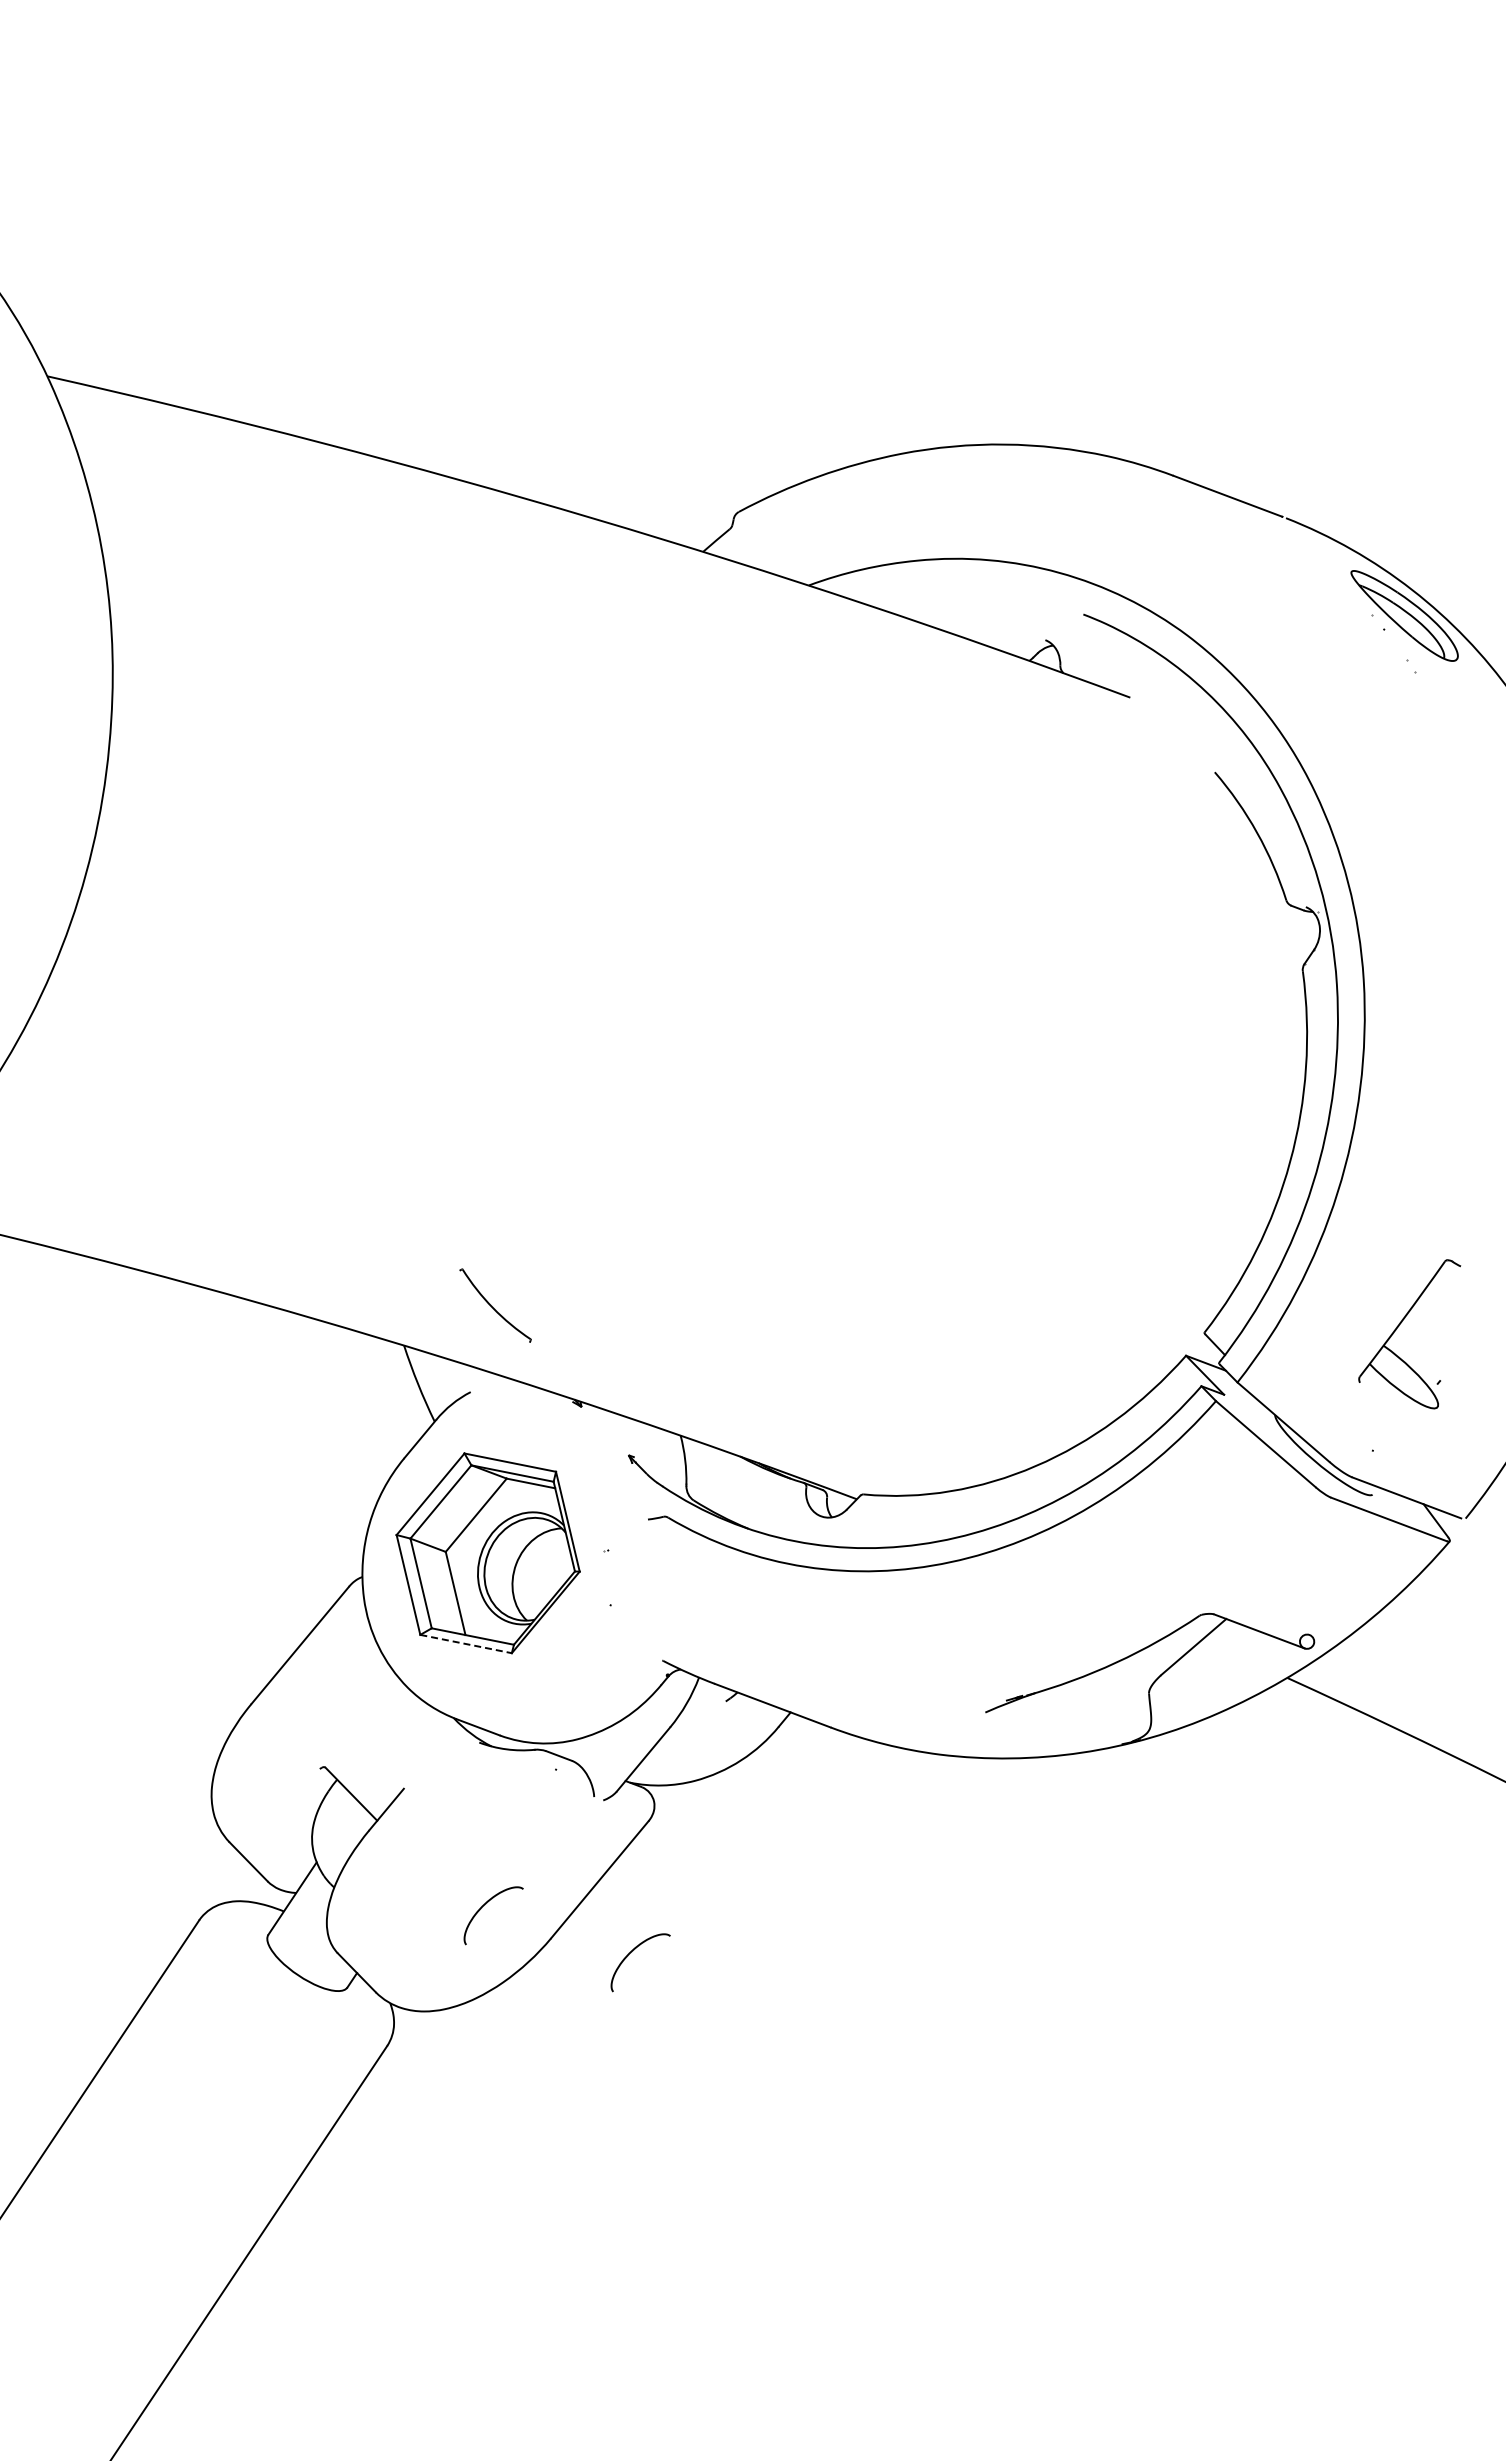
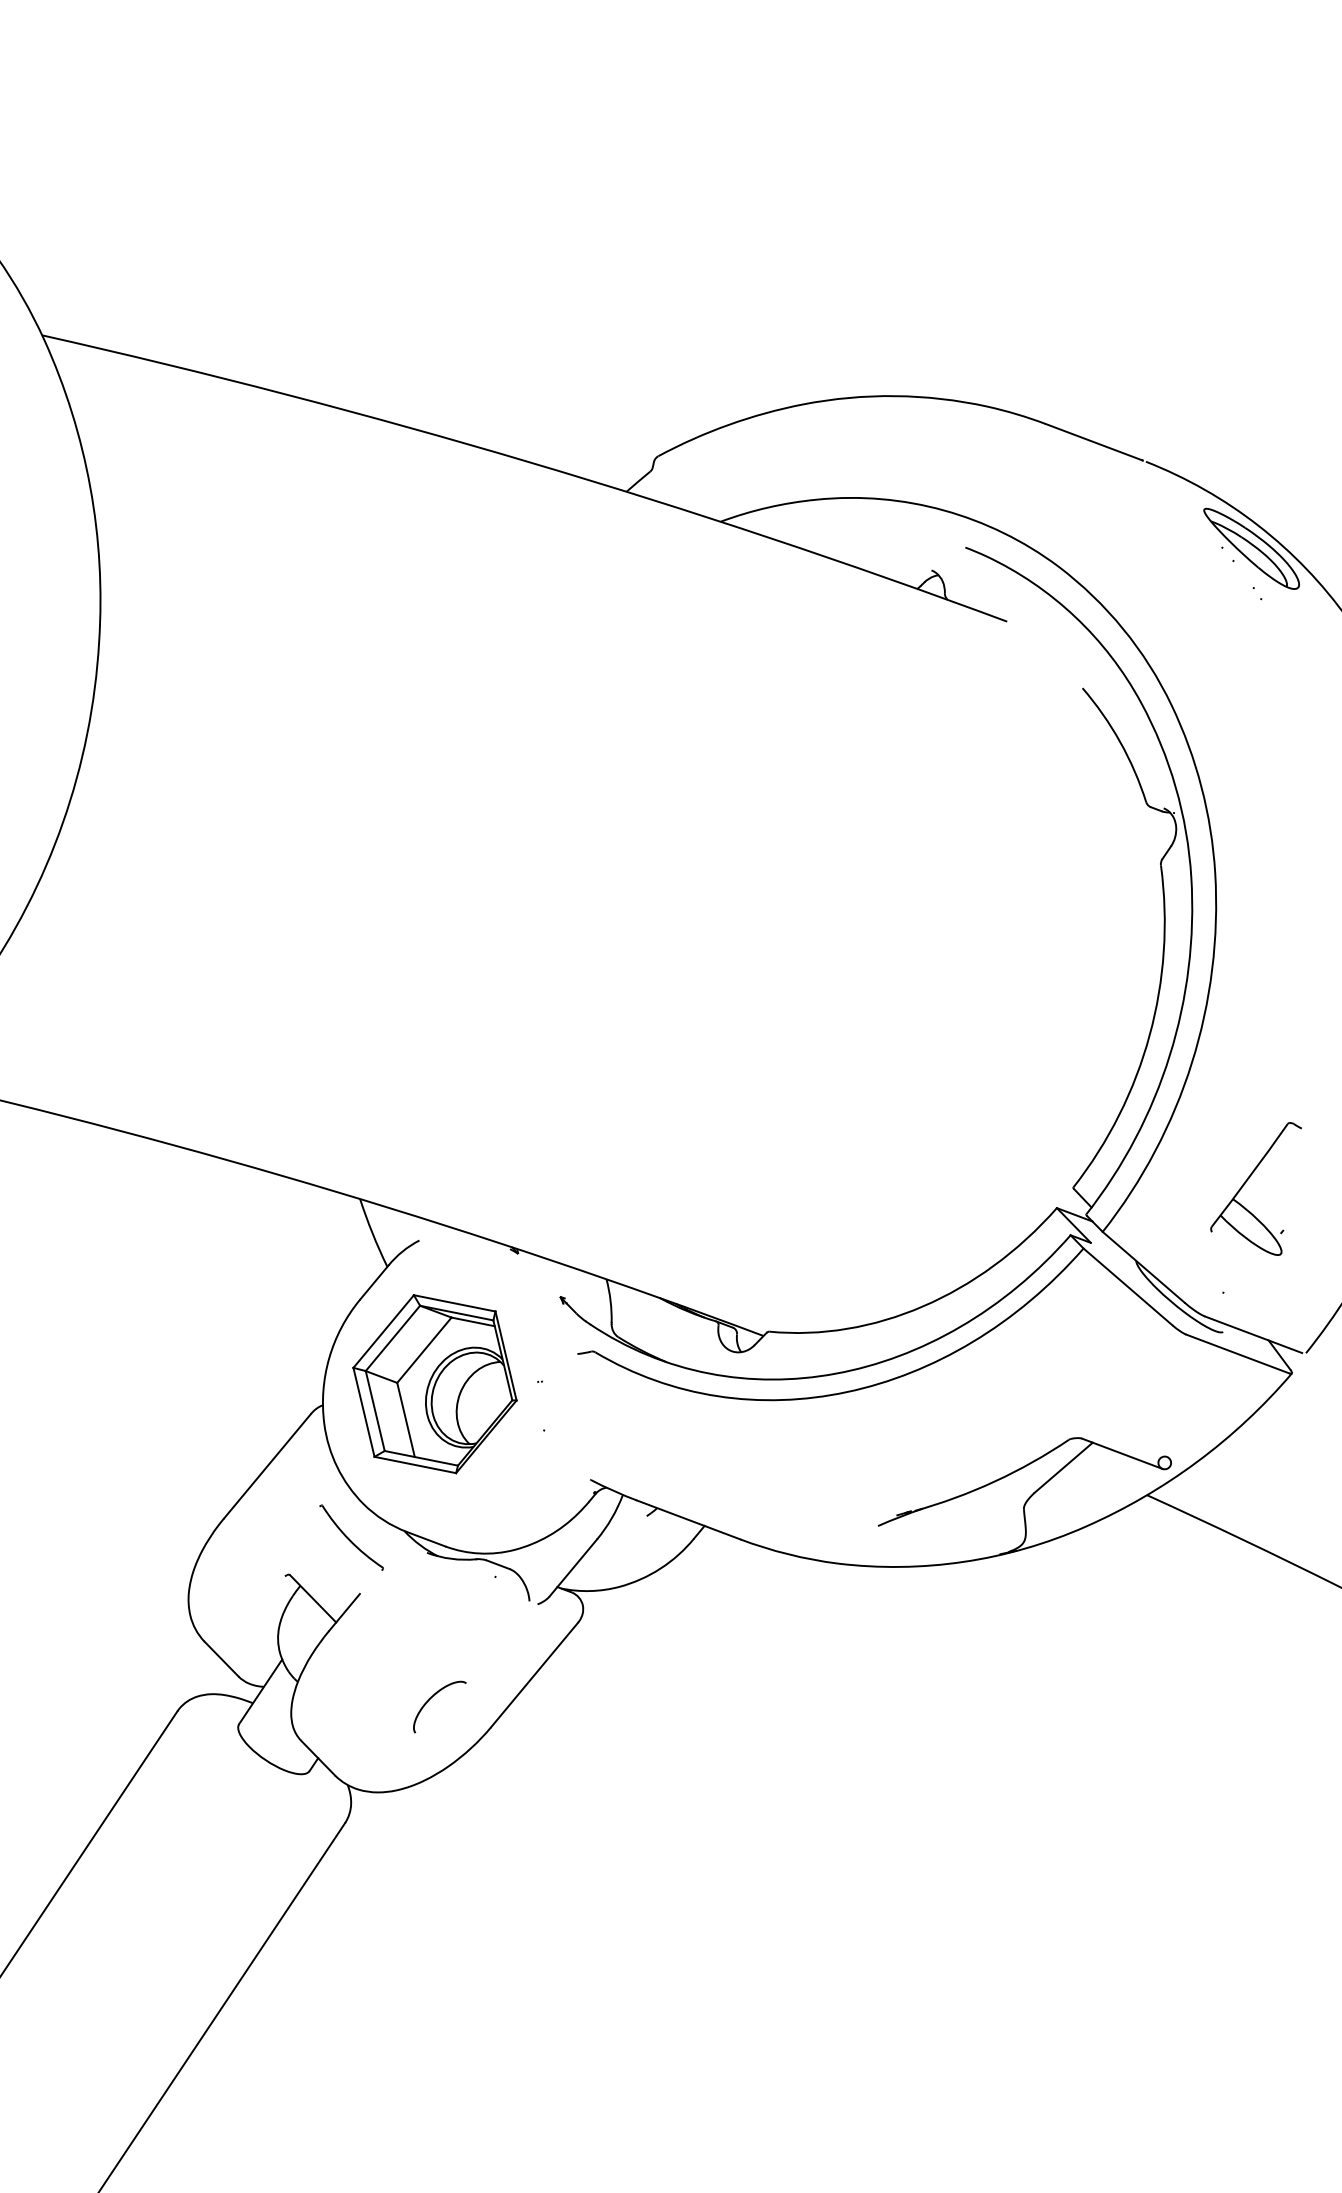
part: (495, 1305) -> (351, 1537), moved
line: (466, 1644) -> (415, 1465), dashed -> solid
curve: (633, 1951) -> (564, 1738), removed

